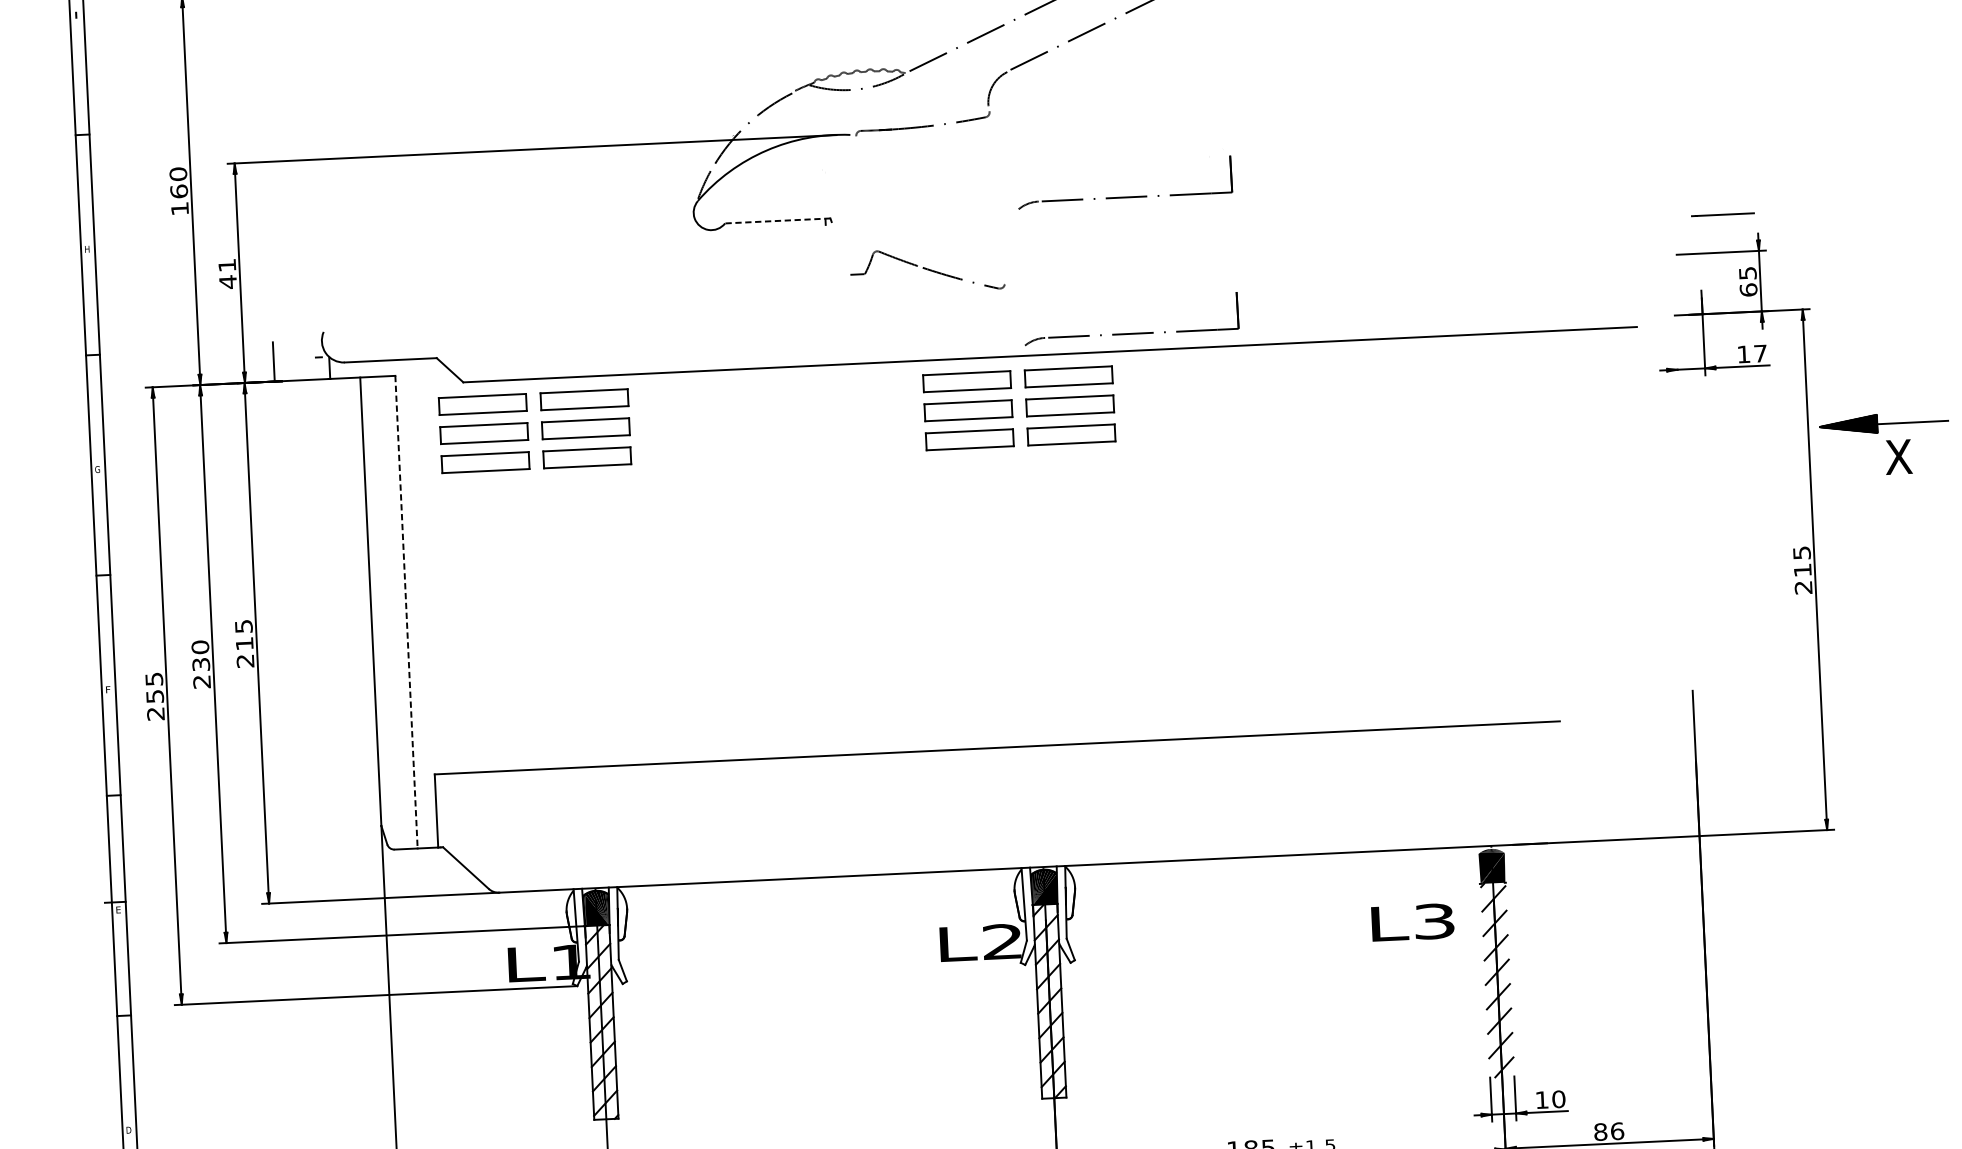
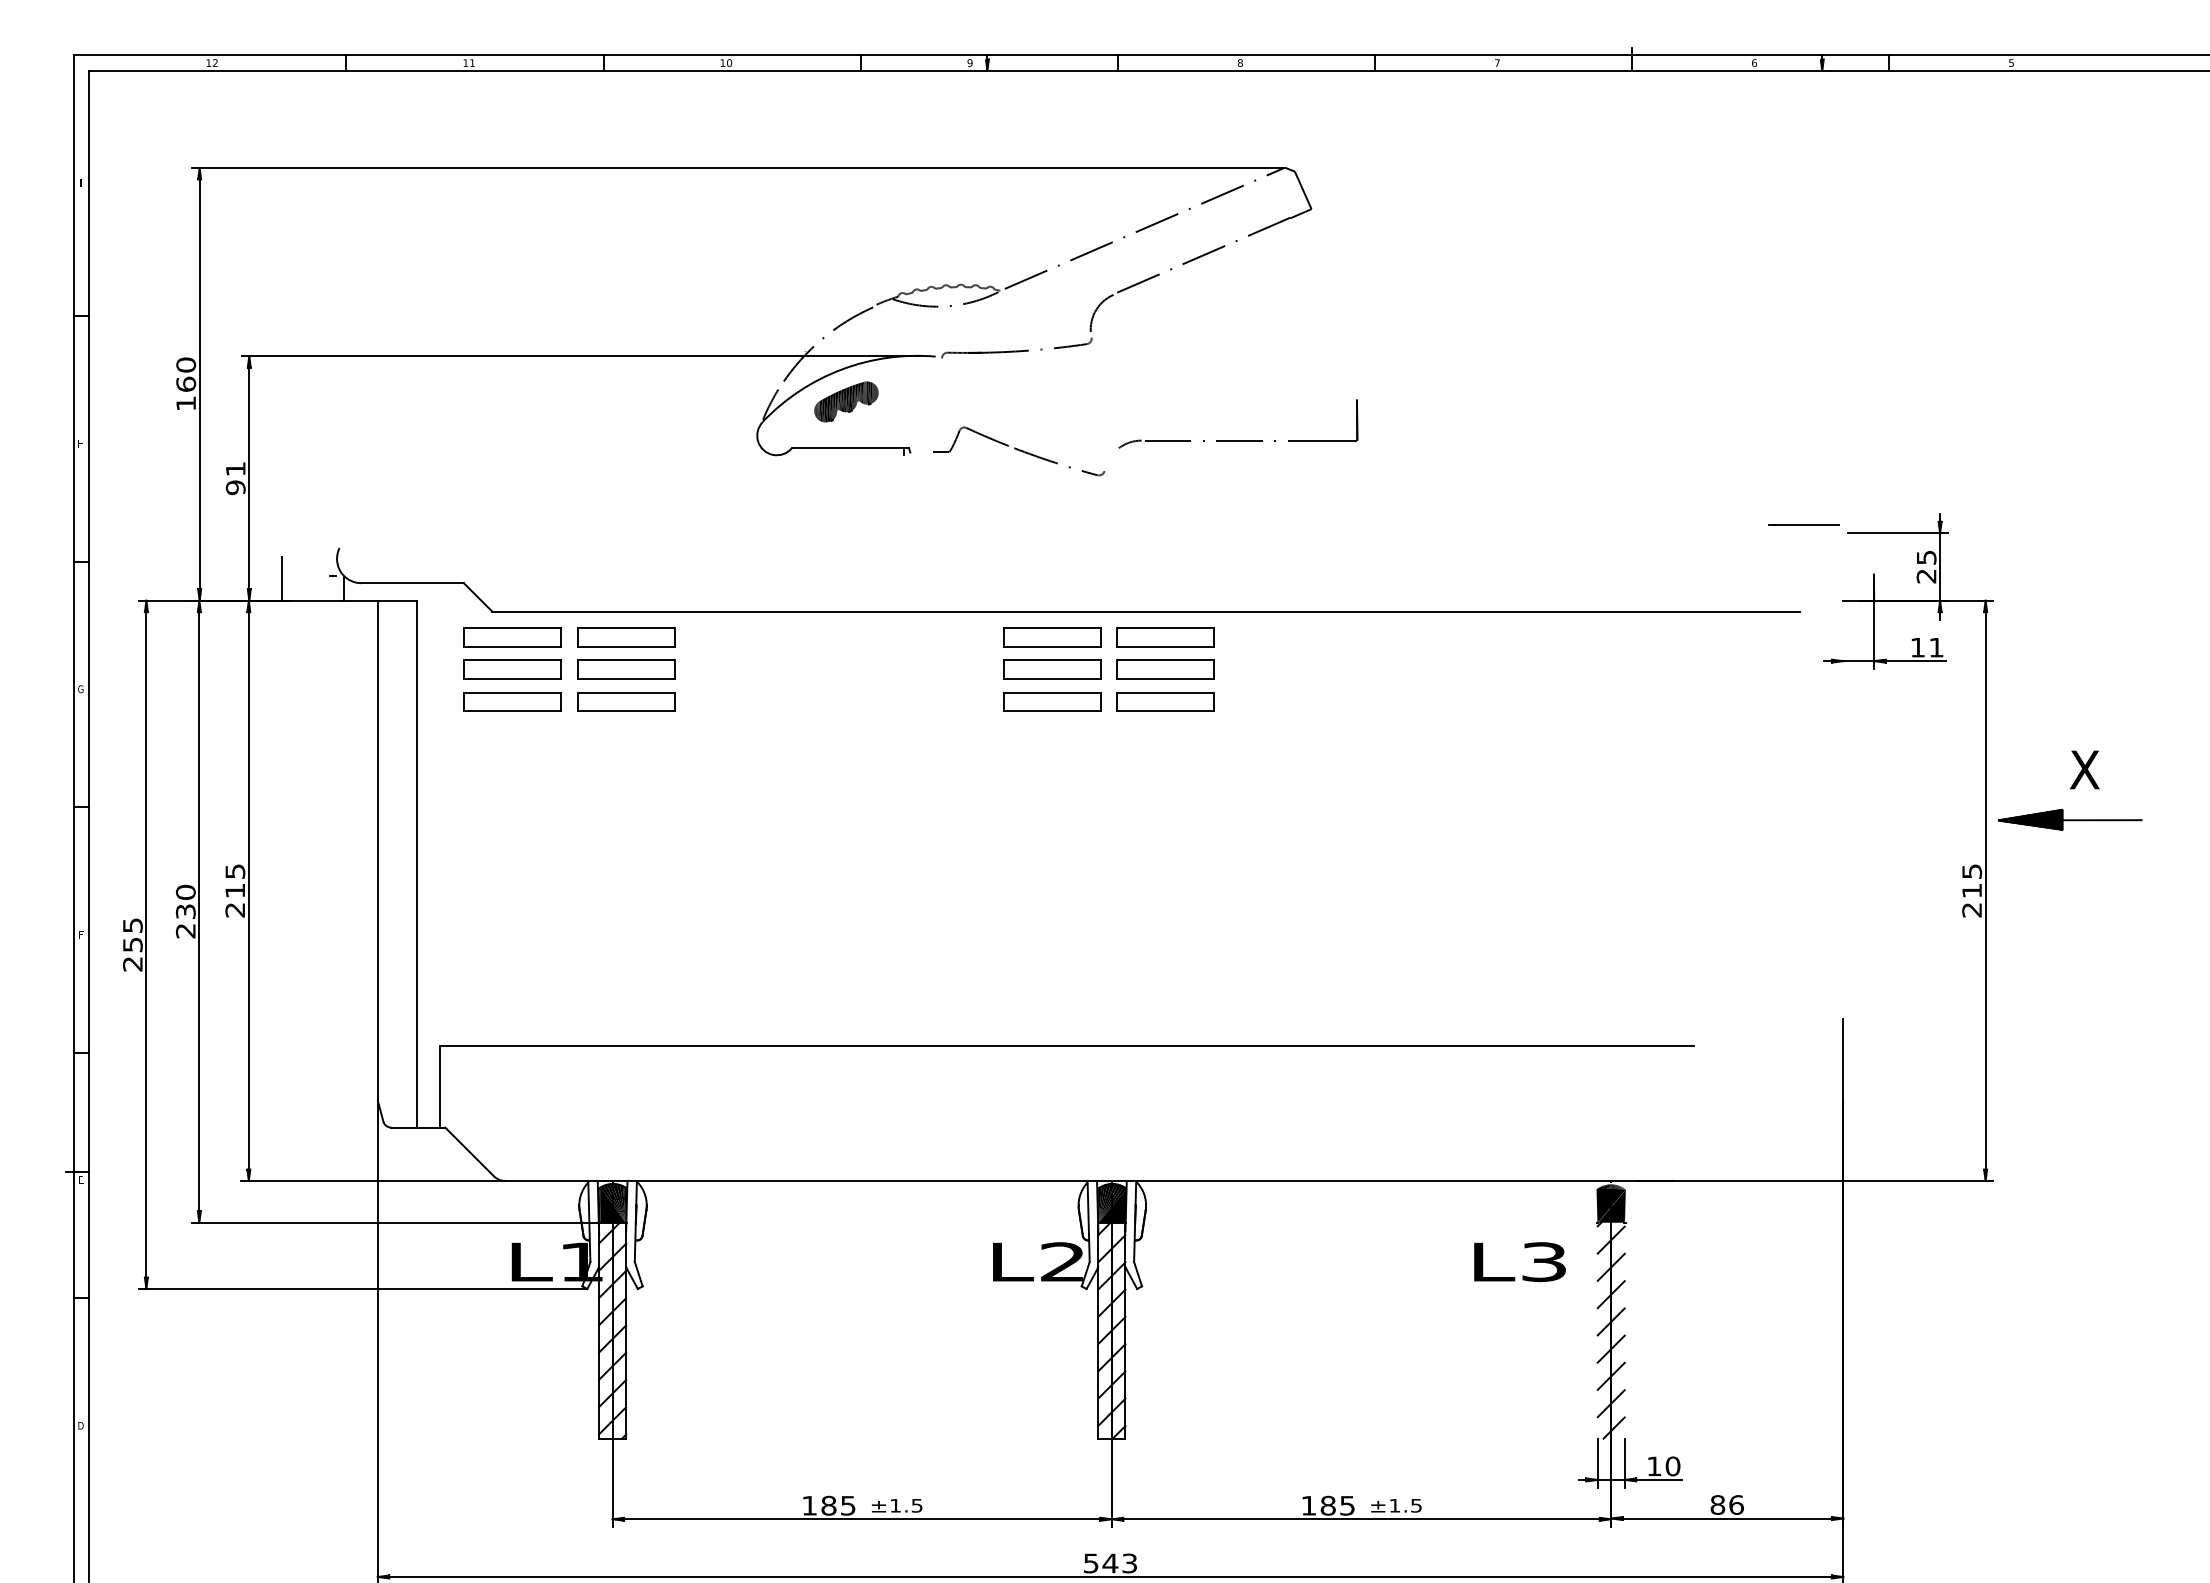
part: (772, 178) -> (846, 401), added
line: (1722, 214) -> (1803, 524), moved
line: (777, 220) -> (850, 448), dashed -> solid
part: (927, 270) -> (1019, 451), moved
text: (227, 281) -> (235, 487), 41 -> 91
text: (1748, 289) -> (1926, 575), 65 -> 25
part: (1132, 333) -> (1238, 592), removed
text: (1760, 353) -> (1936, 647), 17 -> 11
part: (1884, 423) -> (2070, 819), moved
line: (406, 612) -> (416, 864), dashed -> solid

